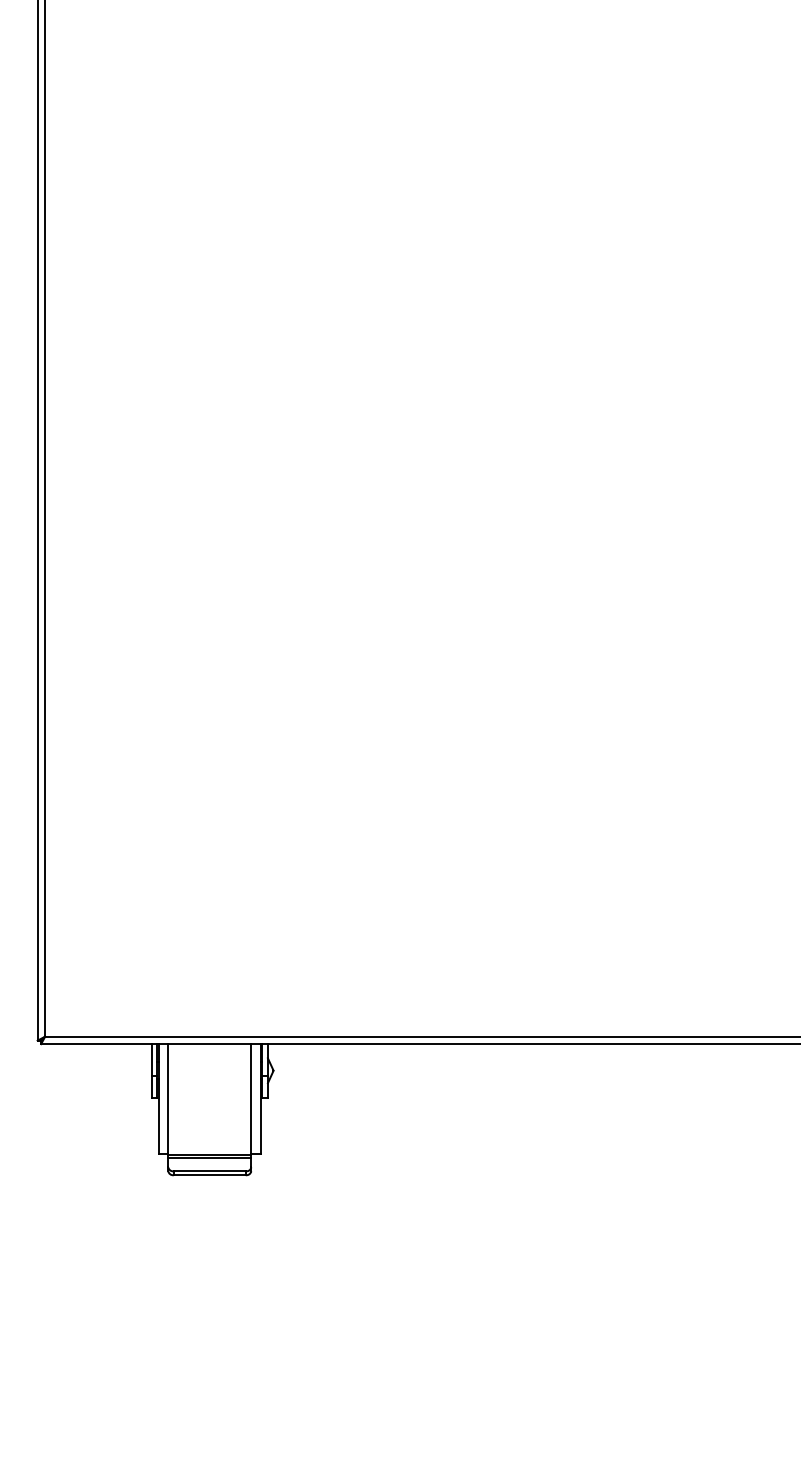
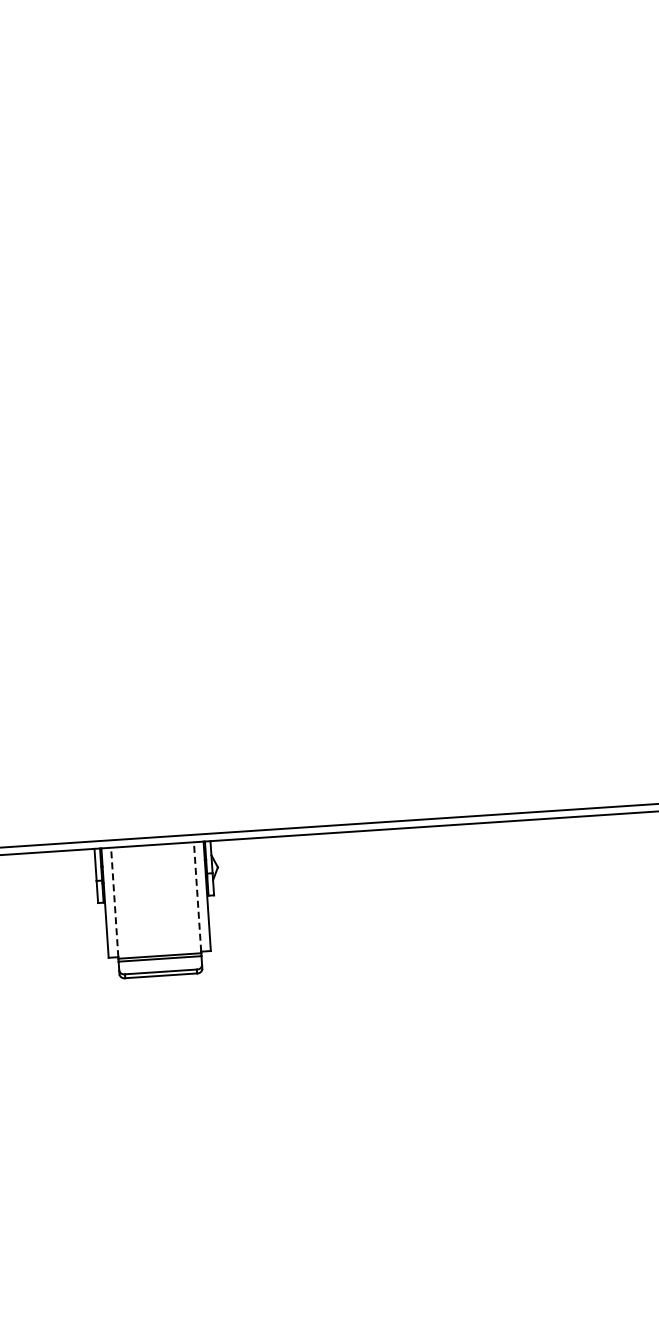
line: (168, 1098) -> (114, 902), solid -> dashed
line: (251, 1098) -> (197, 896), solid -> dashed

